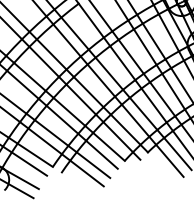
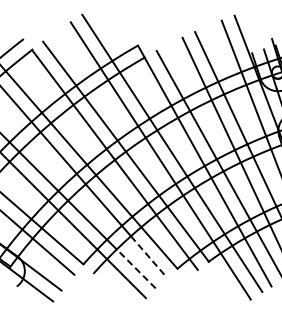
line: (102, 155) -> (149, 257), solid -> dashed
line: (93, 164) -> (136, 268), solid -> dashed

